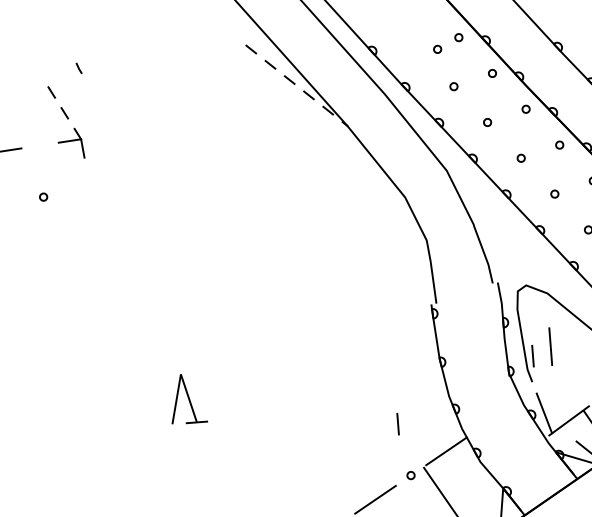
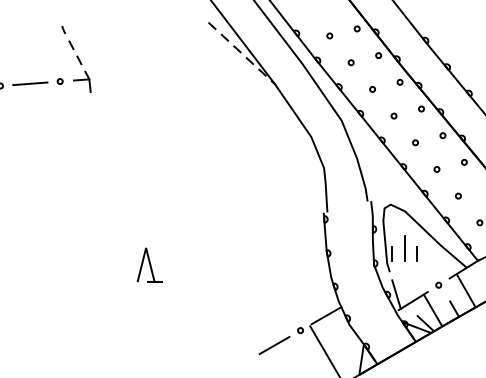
part: (437, 48) -> (329, 35), moved
line: (78, 69) -> (63, 30), moved
circle: (42, 197) -> (59, 81), moved
line: (396, 423) -> (416, 253), moved

